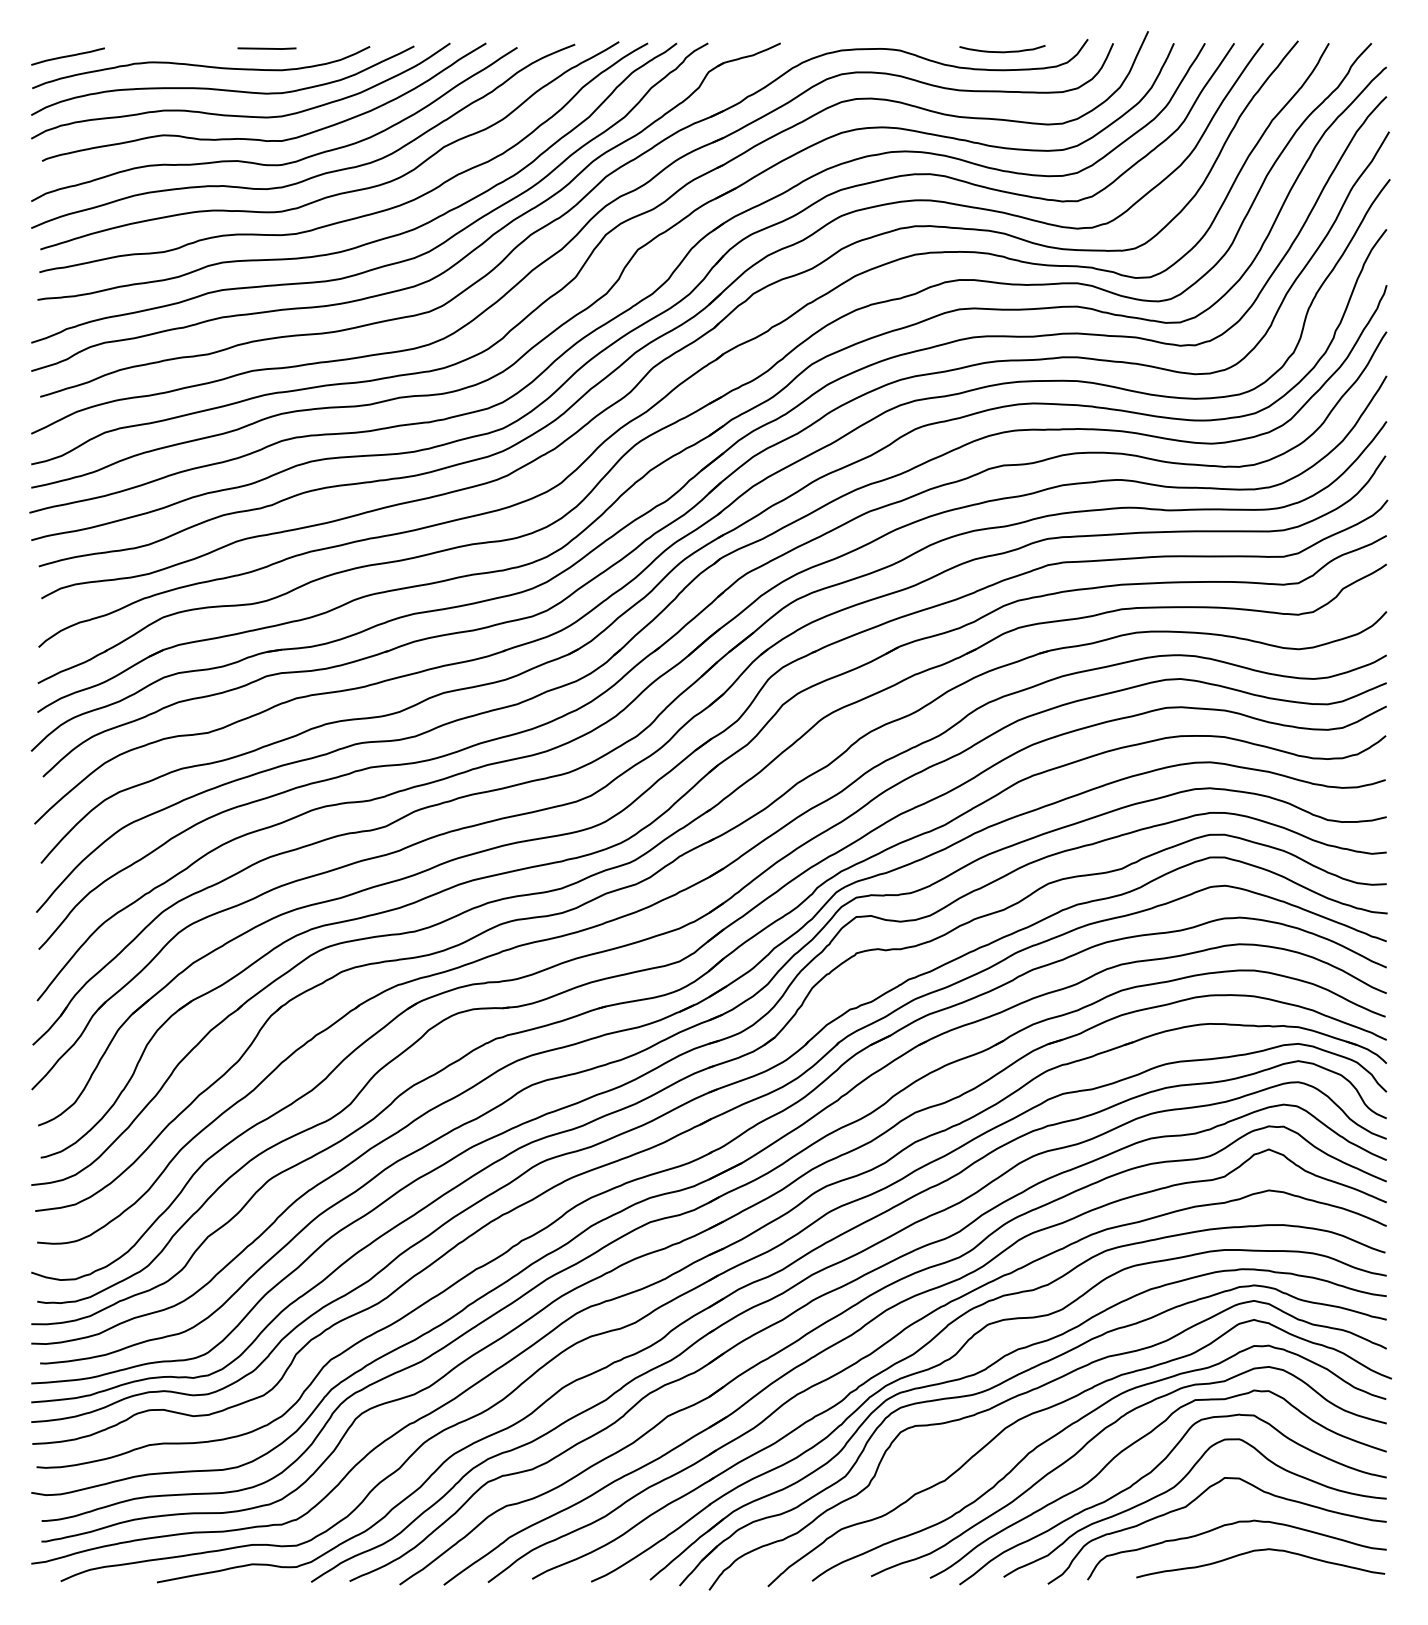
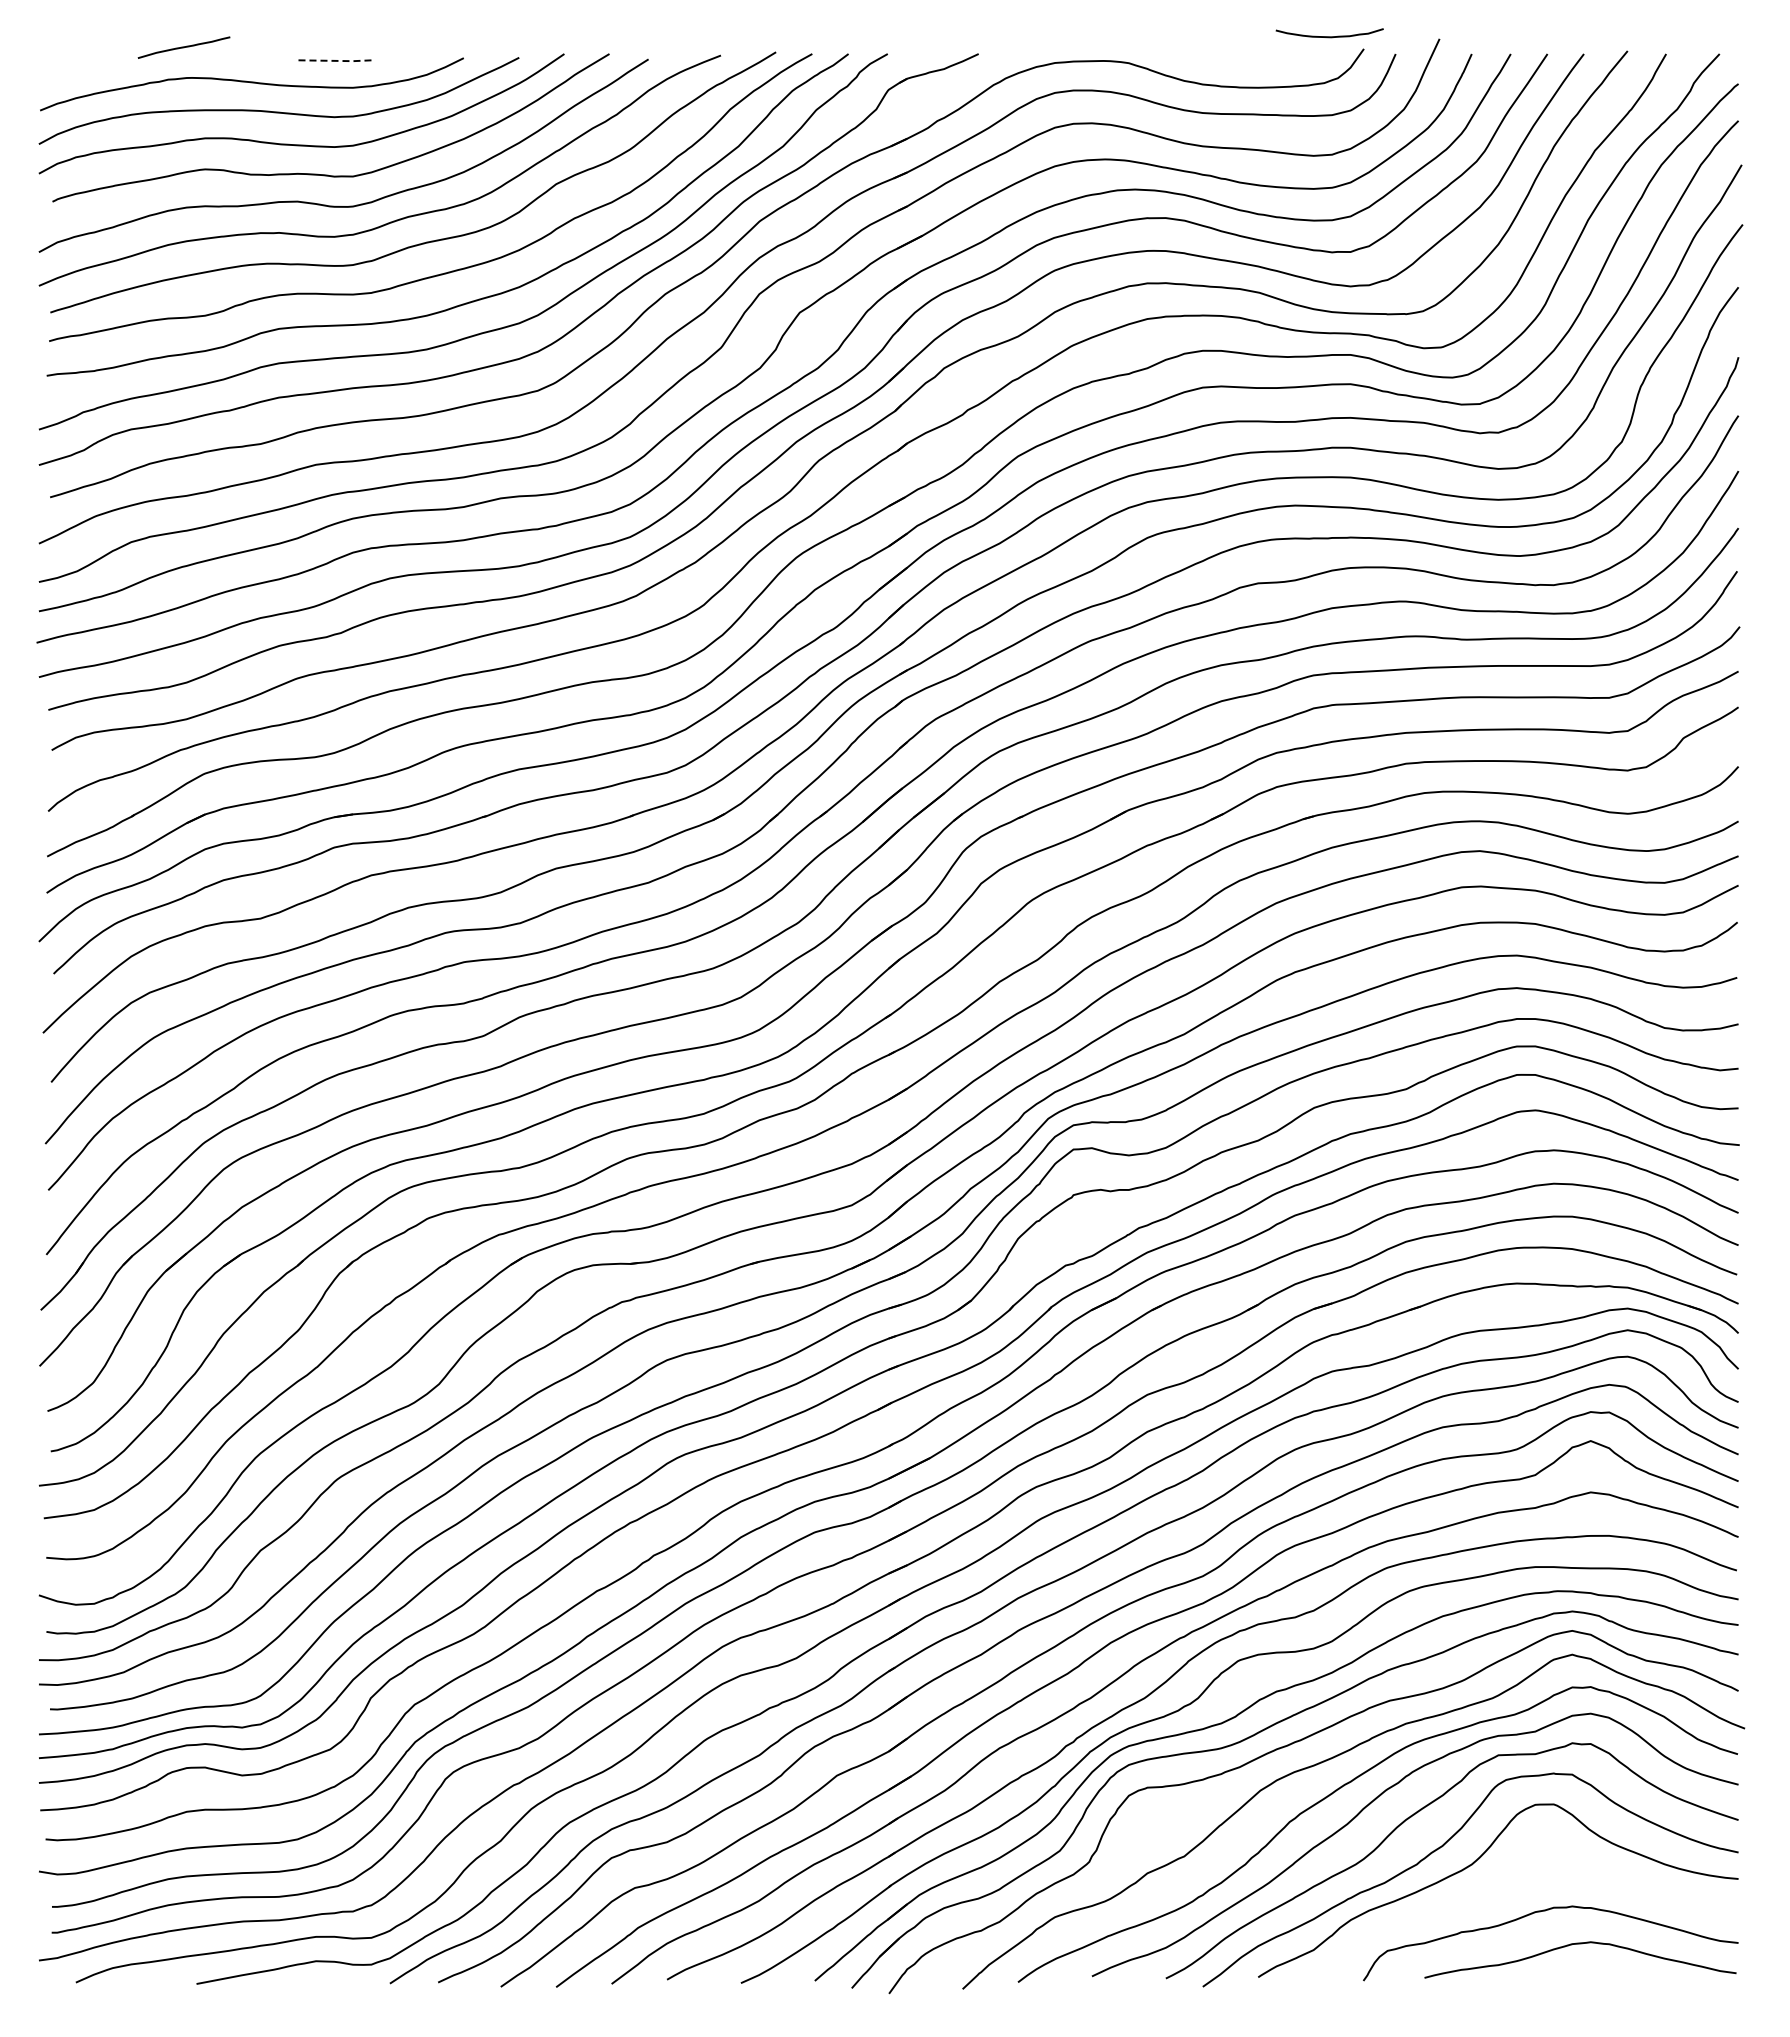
line: (267, 48) -> (335, 60), solid -> dashed
curve: (1002, 51) -> (1329, 36), moved
curve: (67, 56) -> (183, 47), moved
curve: (1192, 1503) -> (1494, 1884), removed

